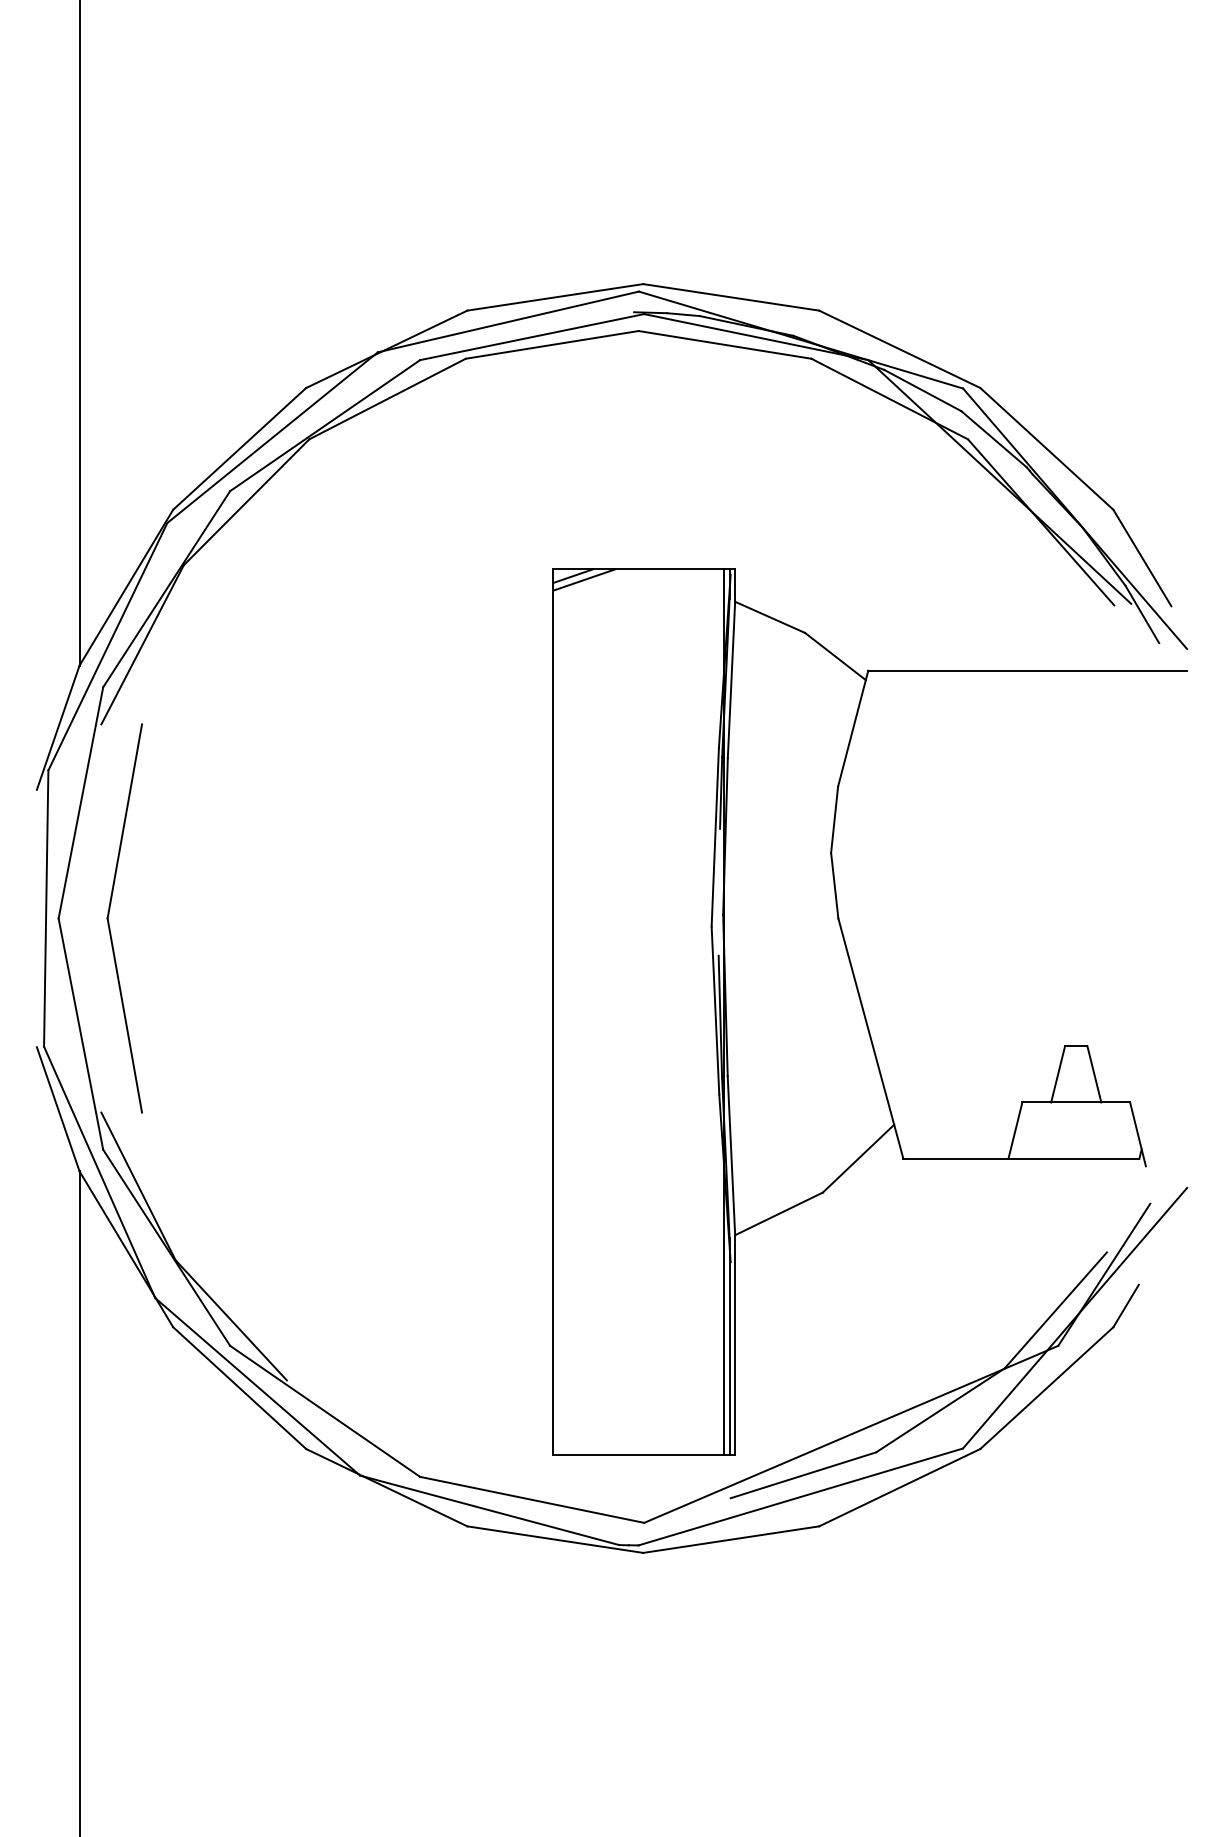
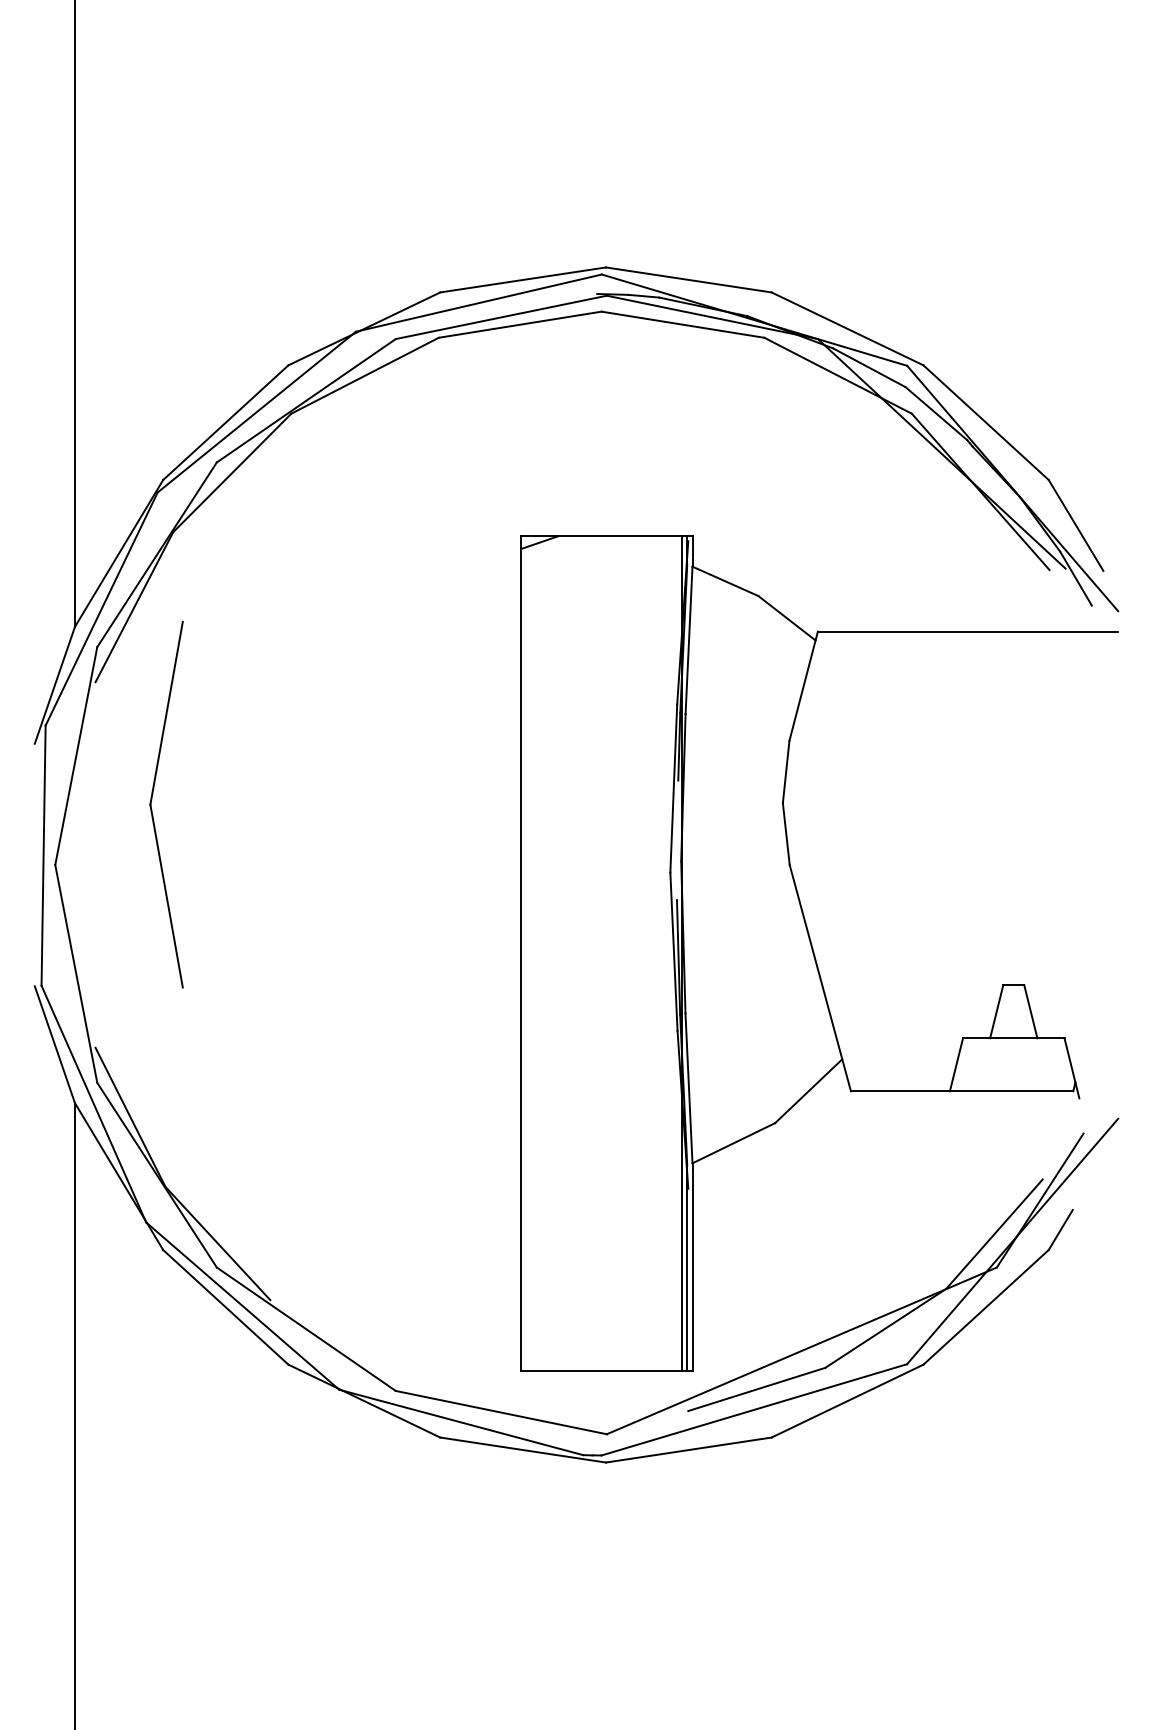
line: (584, 579) -> (550, 545), removed
part: (109, 914) -> (152, 800), moved

